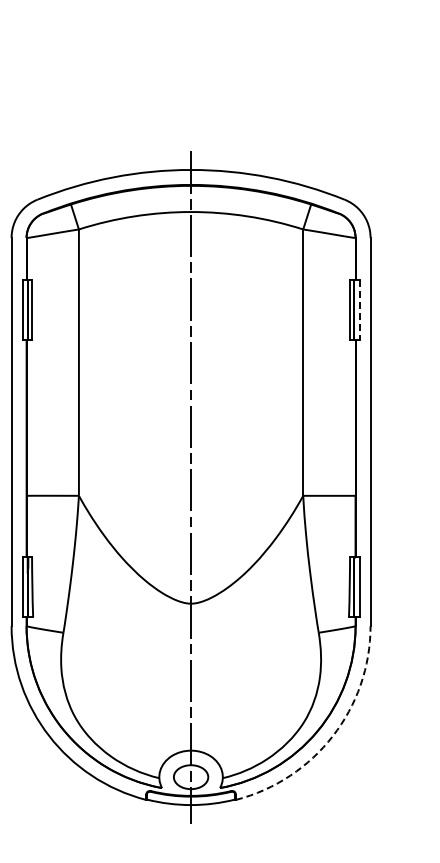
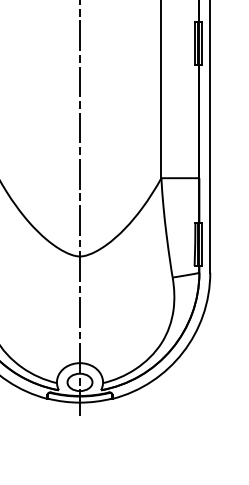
line: (359, 310) -> (202, 43), dashed -> solid
arc: (332, 736) -> (182, 352), dashed -> solid

